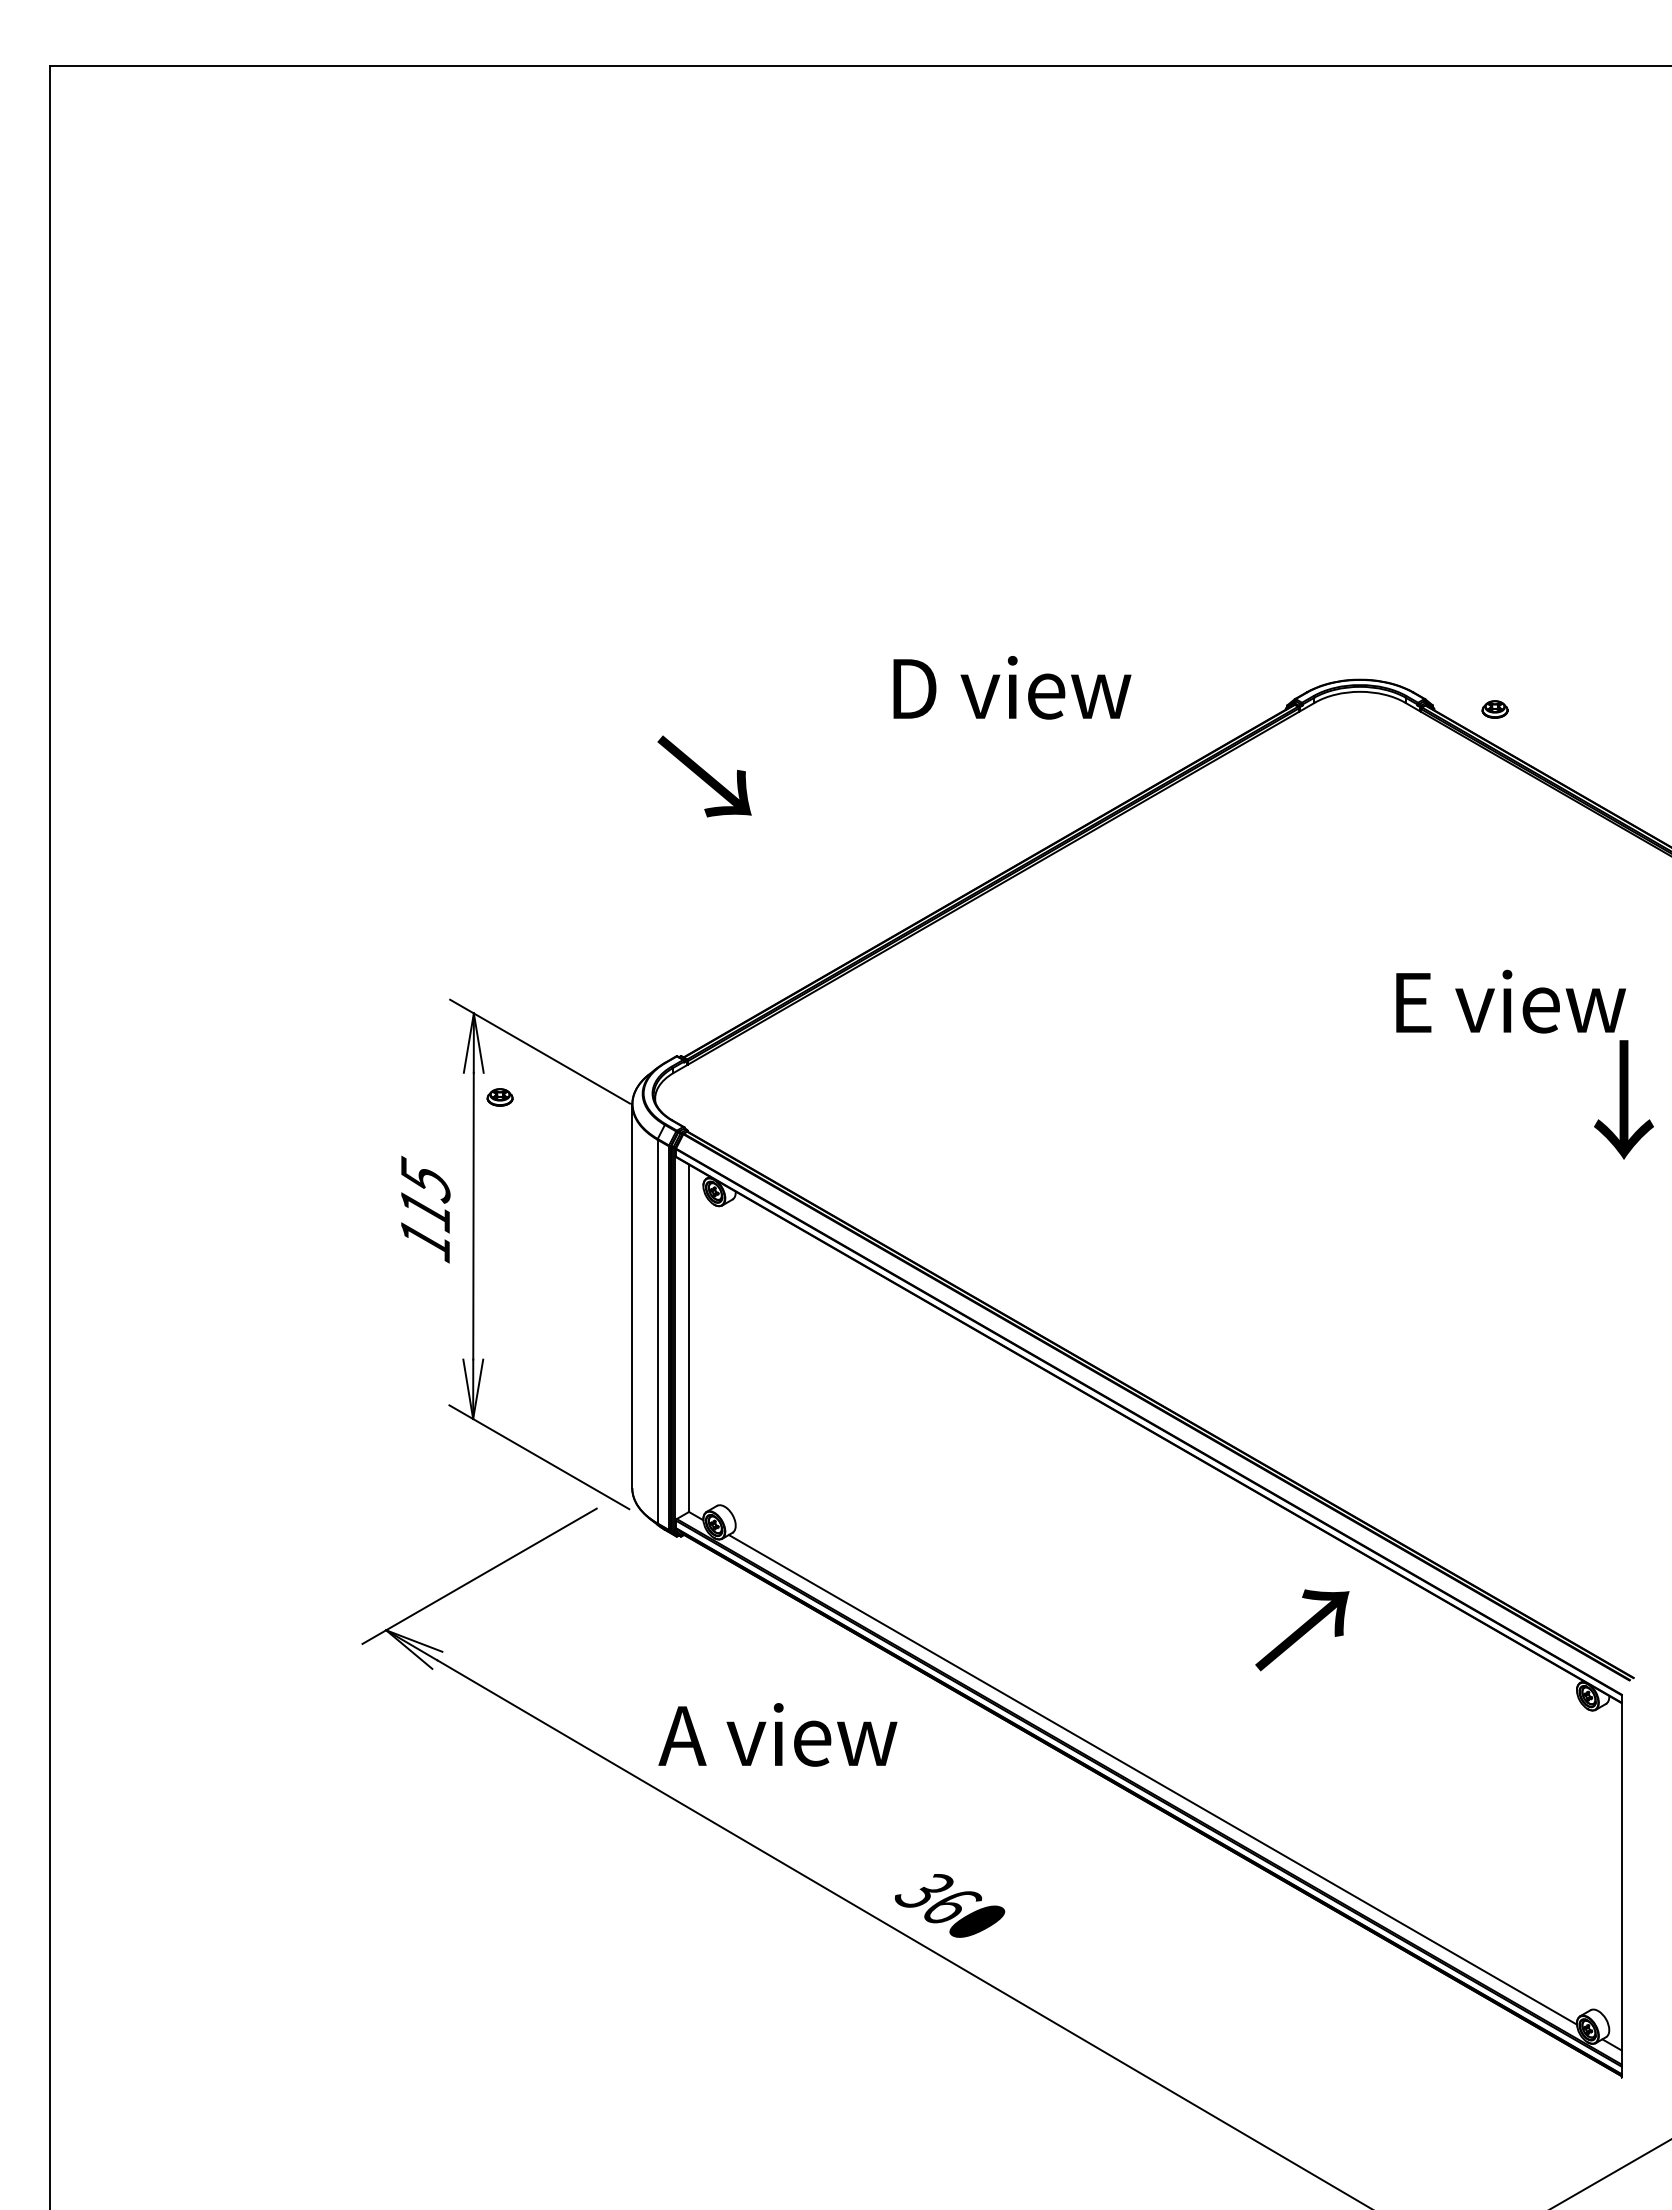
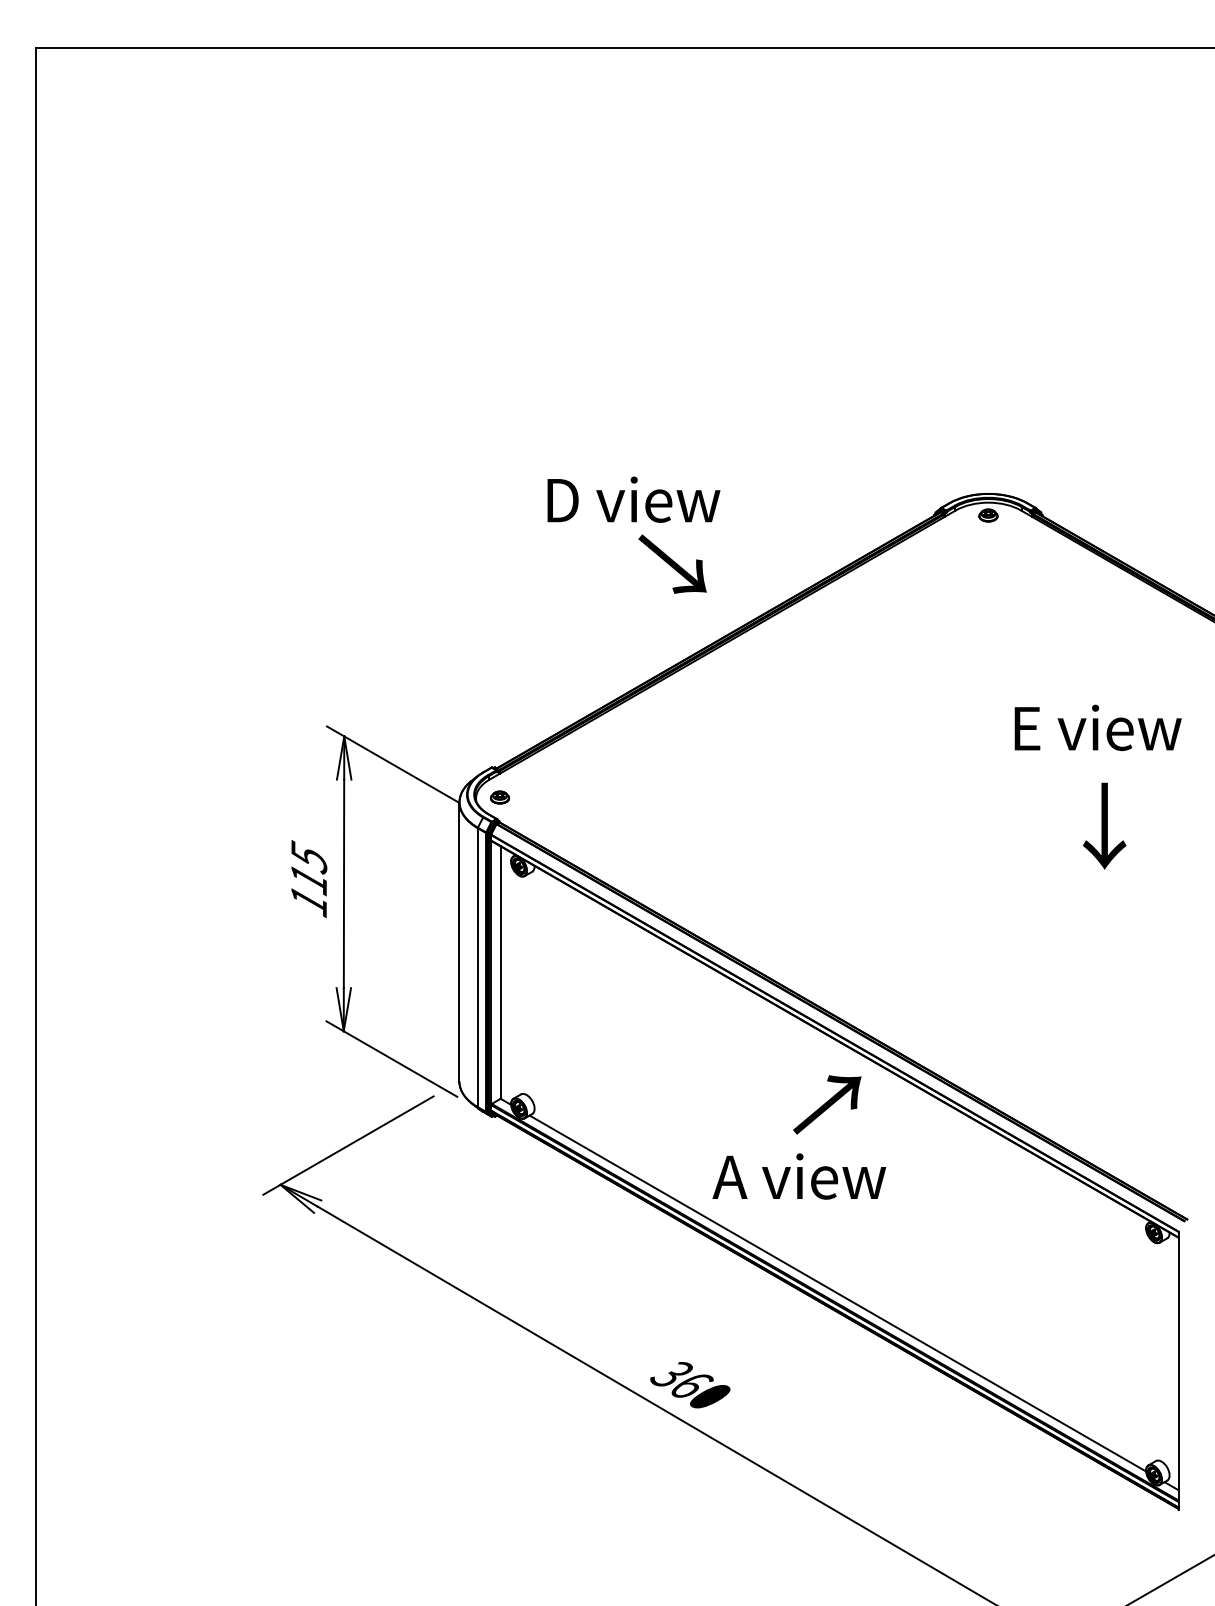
text: (1012, 687) -> (634, 499), moved
part: (1494, 709) -> (988, 515), moved
text: (704, 776) -> (672, 564), moved
part: (499, 1097) -> (499, 797), moved
text: (1623, 1099) -> (1104, 825), moved
text: (1302, 1630) -> (827, 1105), moved
text: (777, 1734) -> (799, 1176), moved

